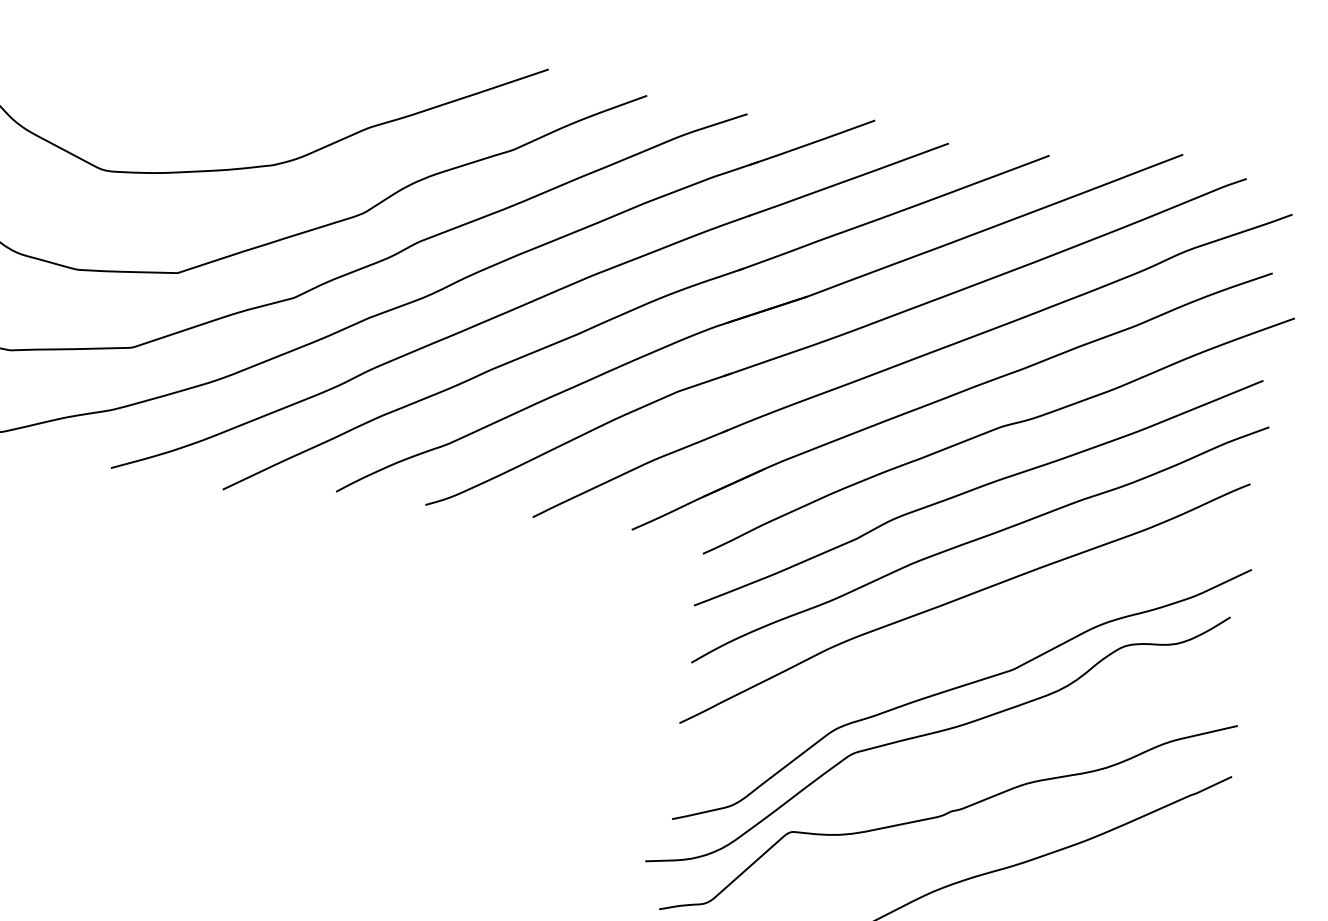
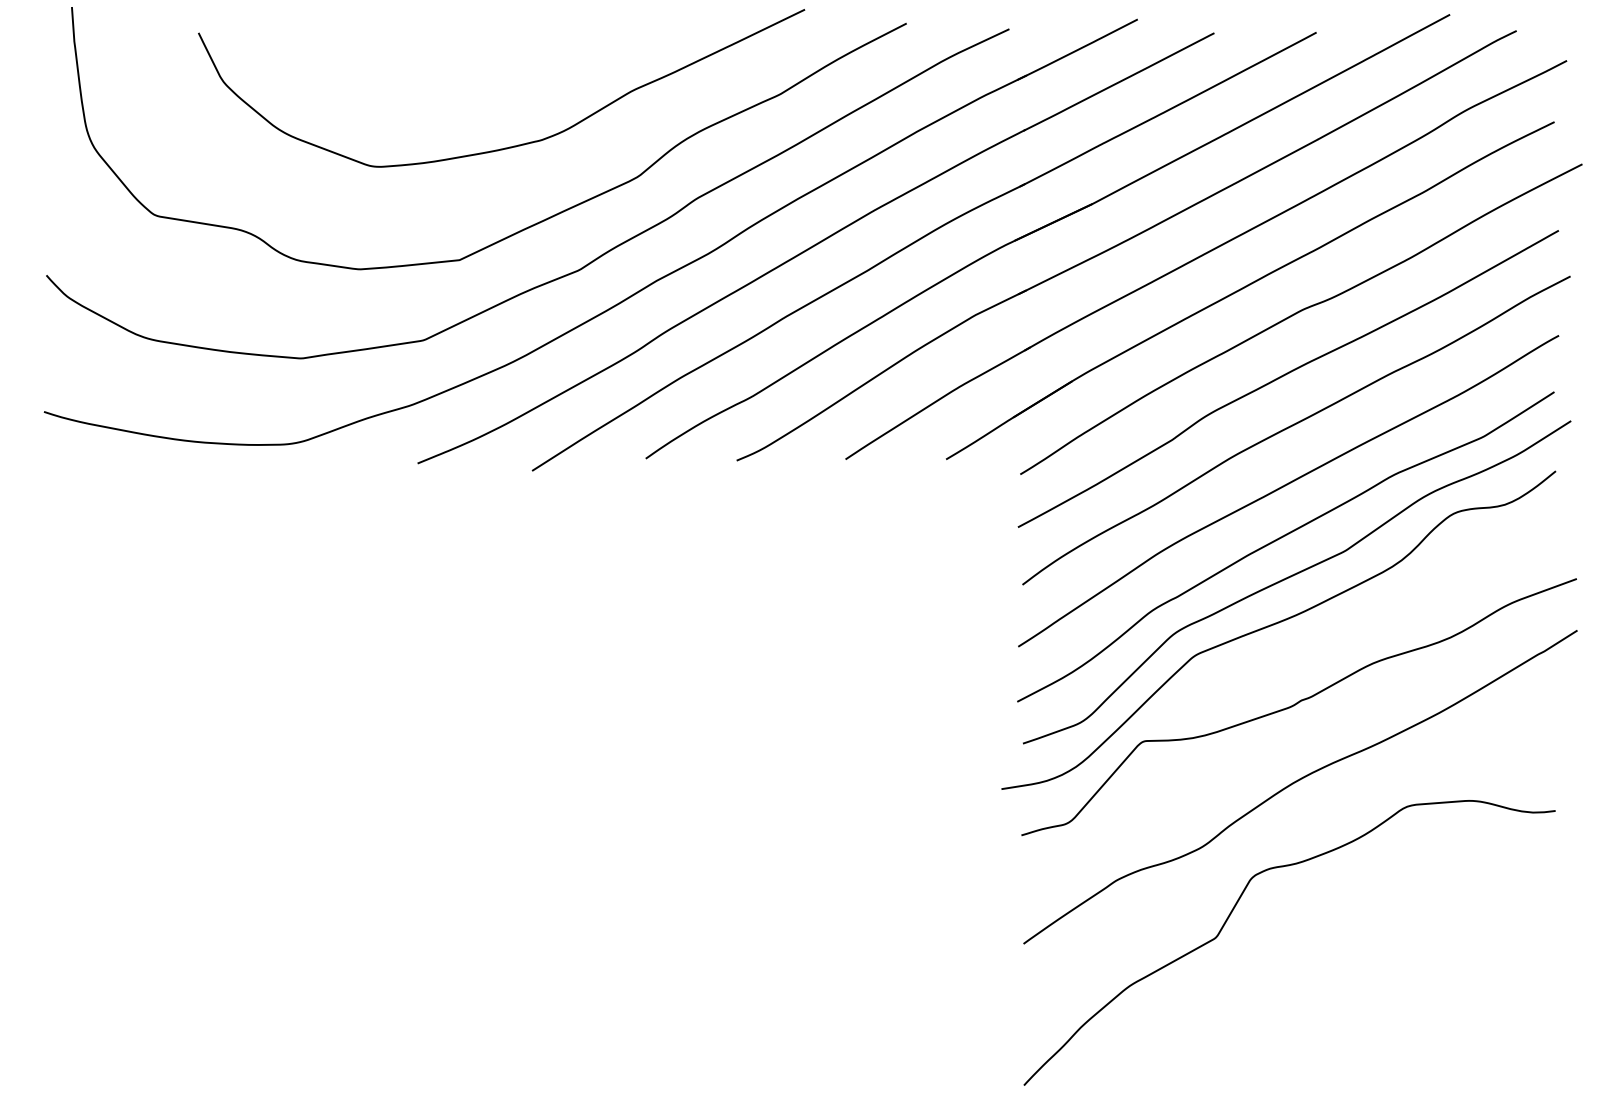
curve: (952, 649) -> (1281, 538), added

